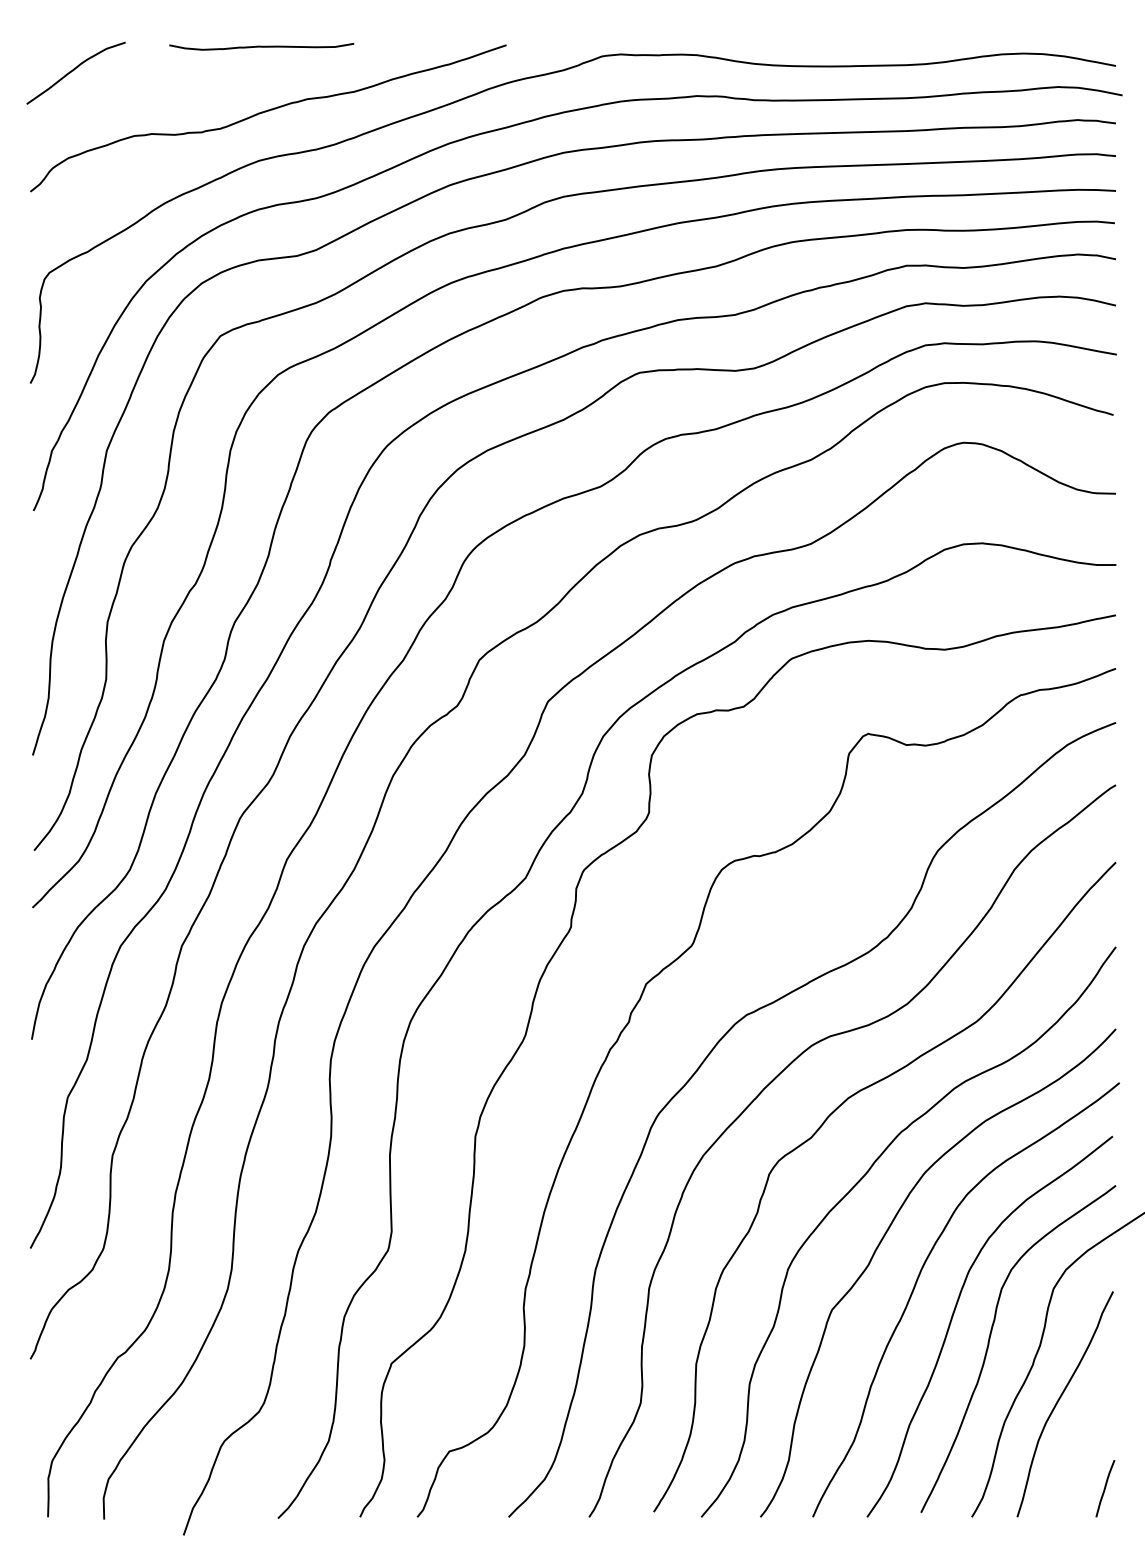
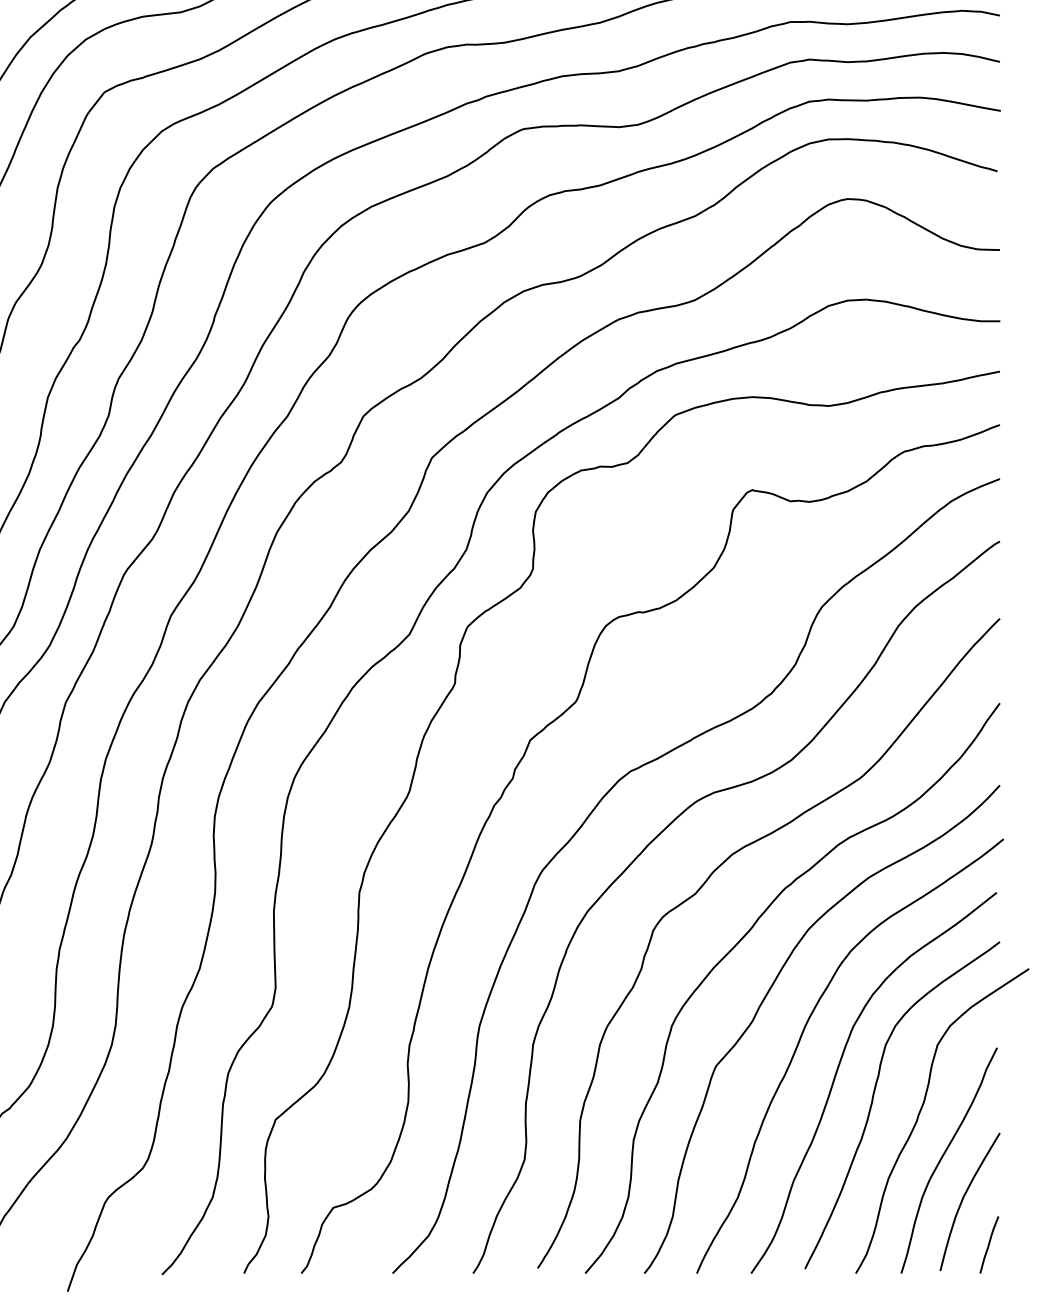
curve: (1079, 1444) -> (963, 1200), added

